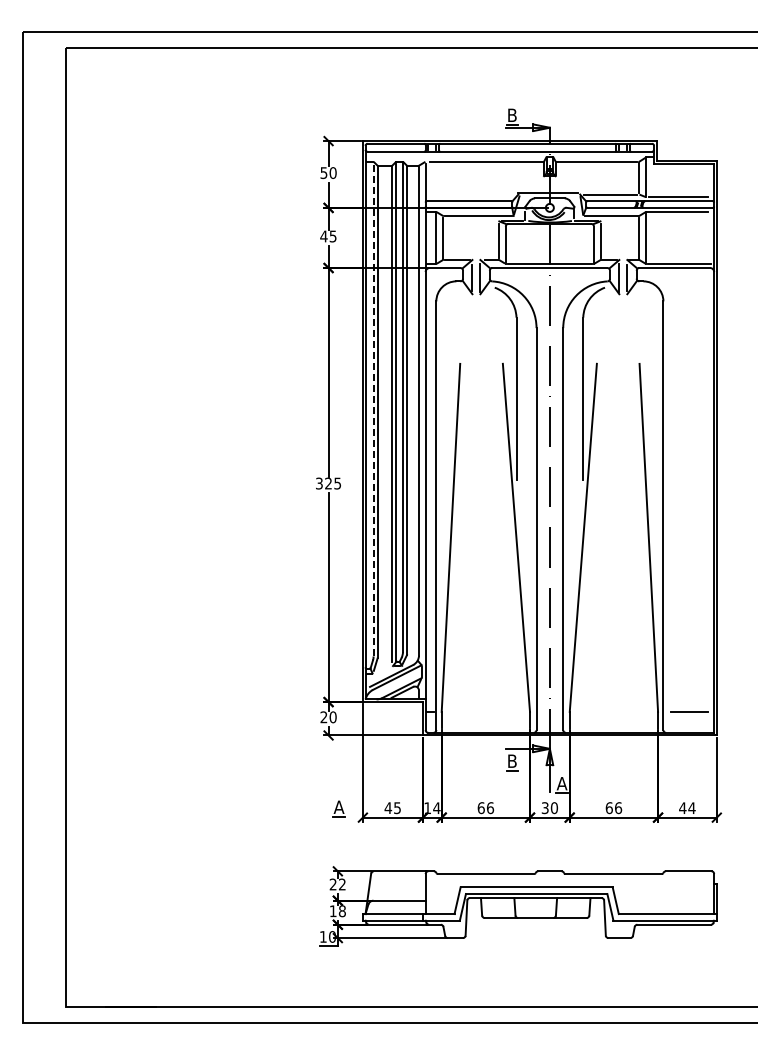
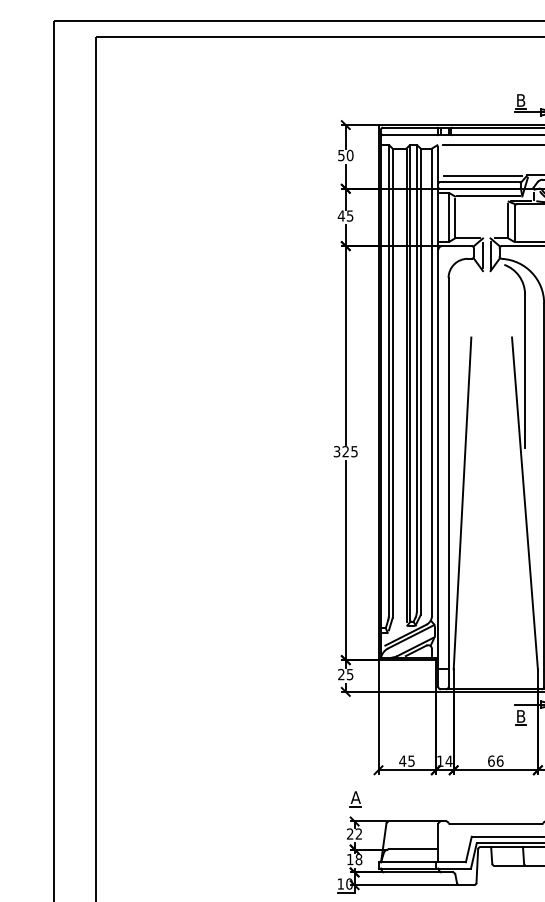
line: (472, 194) -> (483, 175), added
line: (373, 408) -> (388, 380), dashed -> solid
text: (332, 717) -> (349, 674), 20 -> 25
part: (338, 808) -> (355, 798), moved

